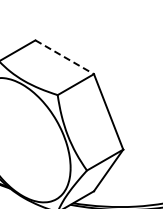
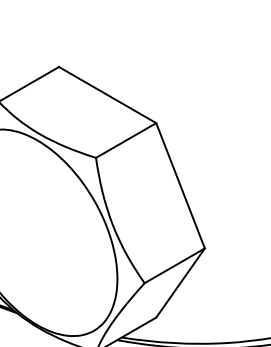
line: (64, 57) -> (107, 95), dashed -> solid

